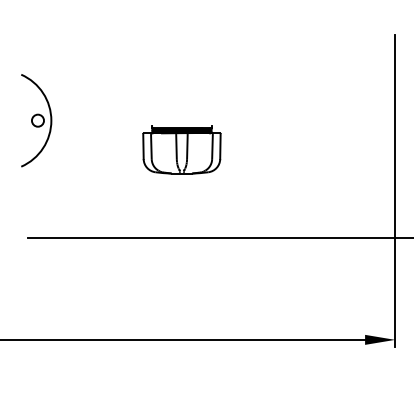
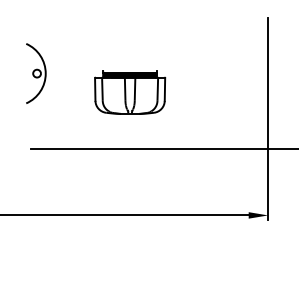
part: (182, 149) -> (130, 92), size x1.4

